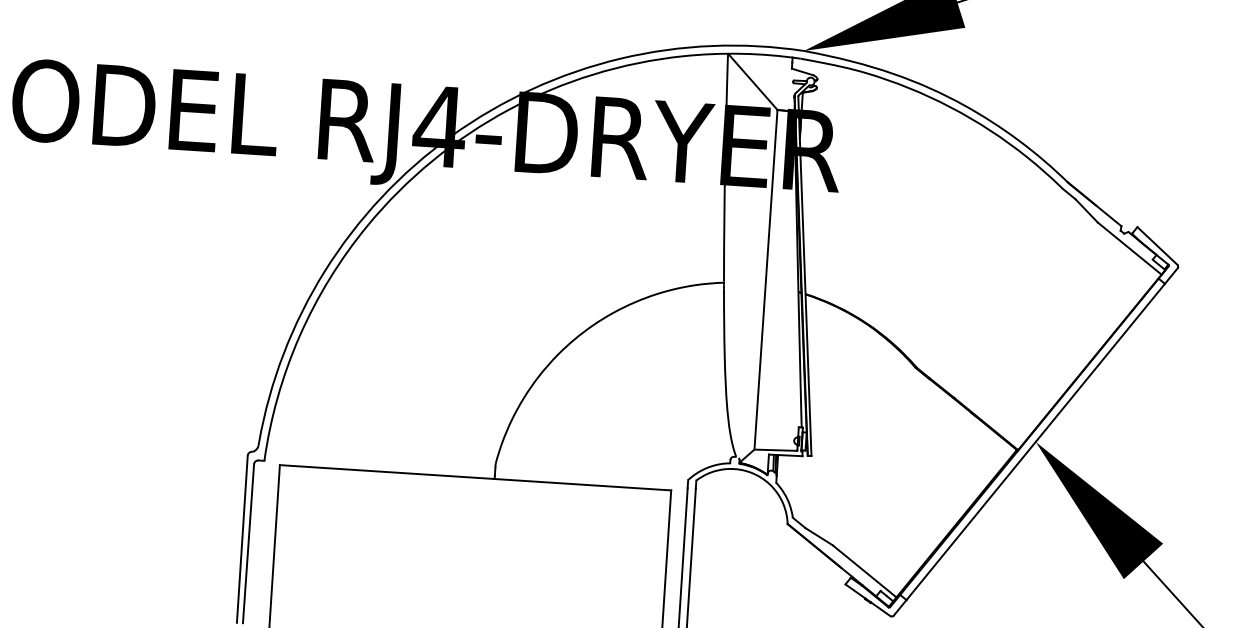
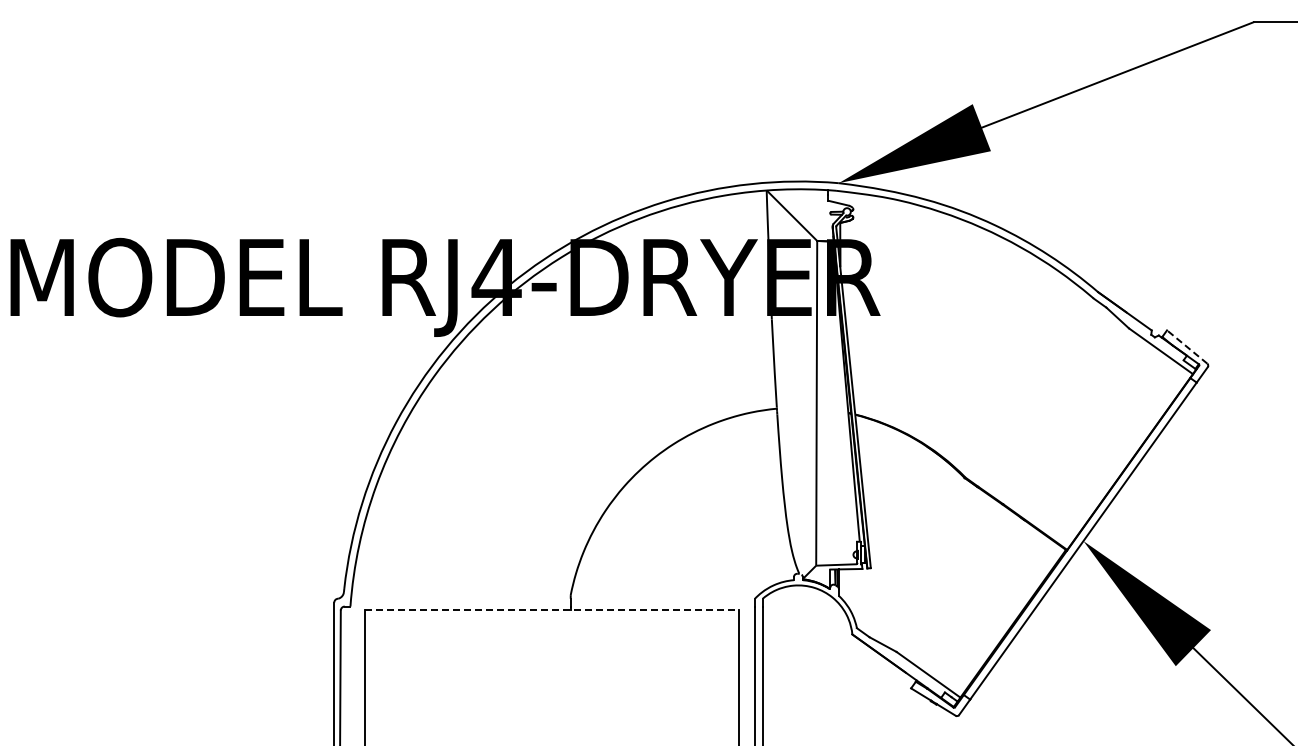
line: (1156, 245) -> (1186, 346), solid -> dashed
line: (475, 477) -> (552, 609), solid -> dashed

